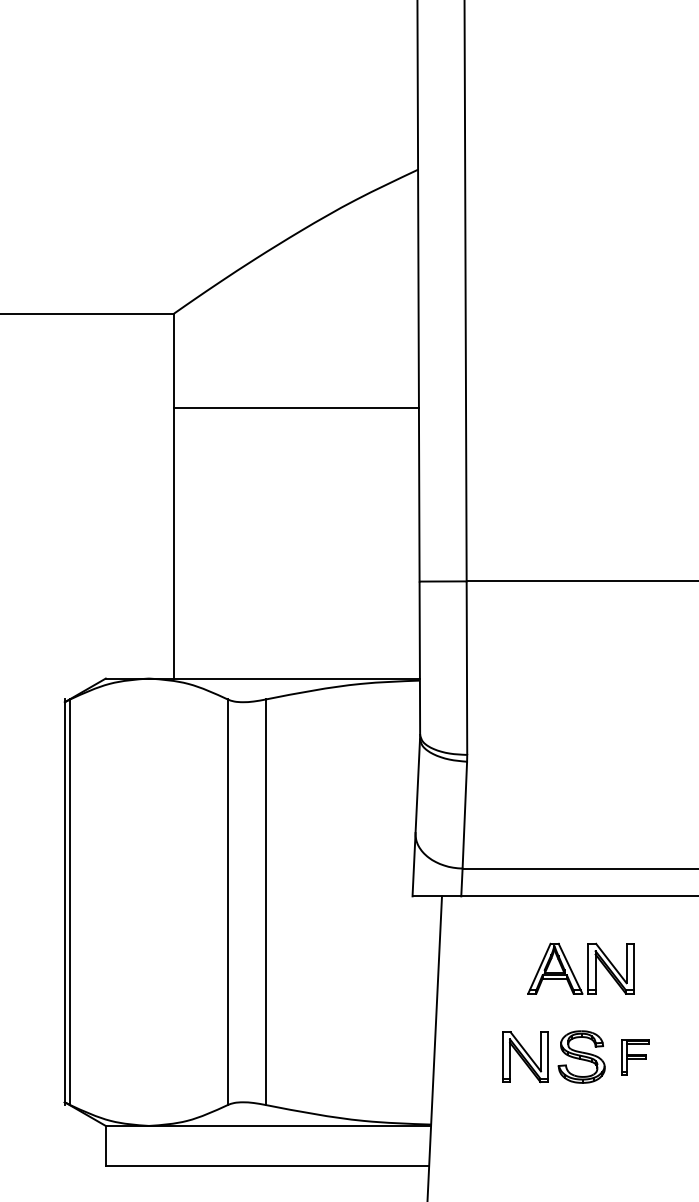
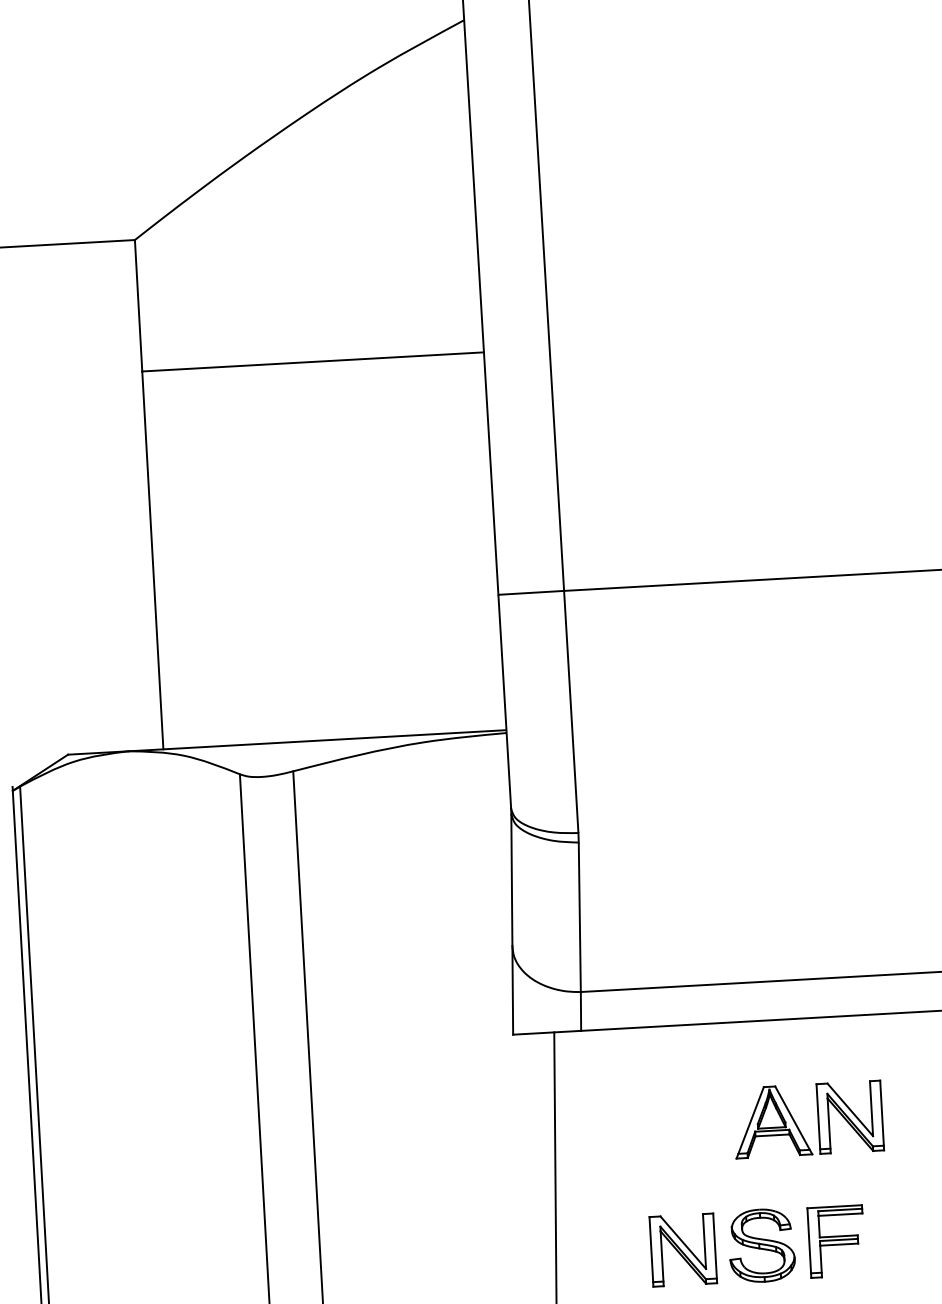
part: (587, 968) -> (817, 1118), moved
part: (635, 1056) -> (836, 1240), size x1.43

